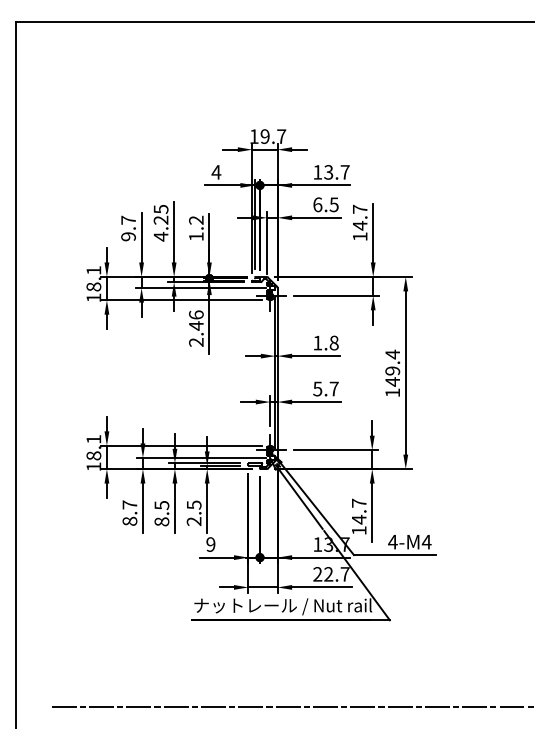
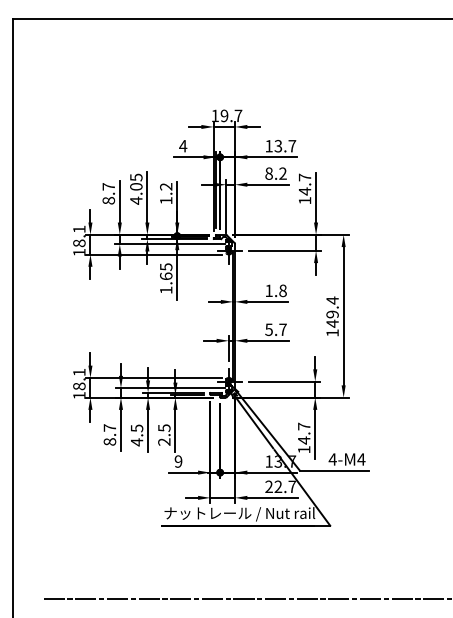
text: (325, 204) -> (275, 173), 6.5 -> 8.2
text: (160, 219) -> (135, 186), 4.25 -> 4.05
text: (128, 236) -> (108, 200), 9.7 -> 8.7
text: (196, 328) -> (166, 278), 2.46 -> 1.65
text: (161, 521) -> (136, 442), 8.5 -> 4.5

